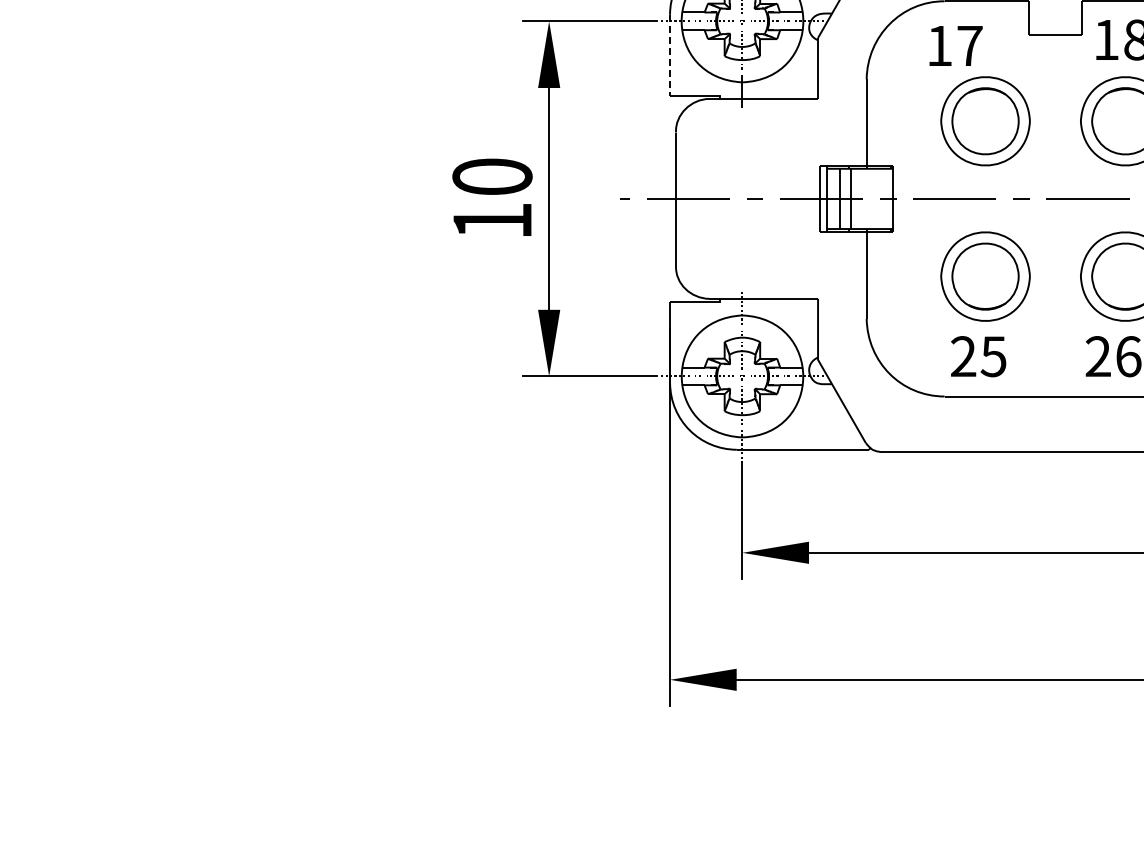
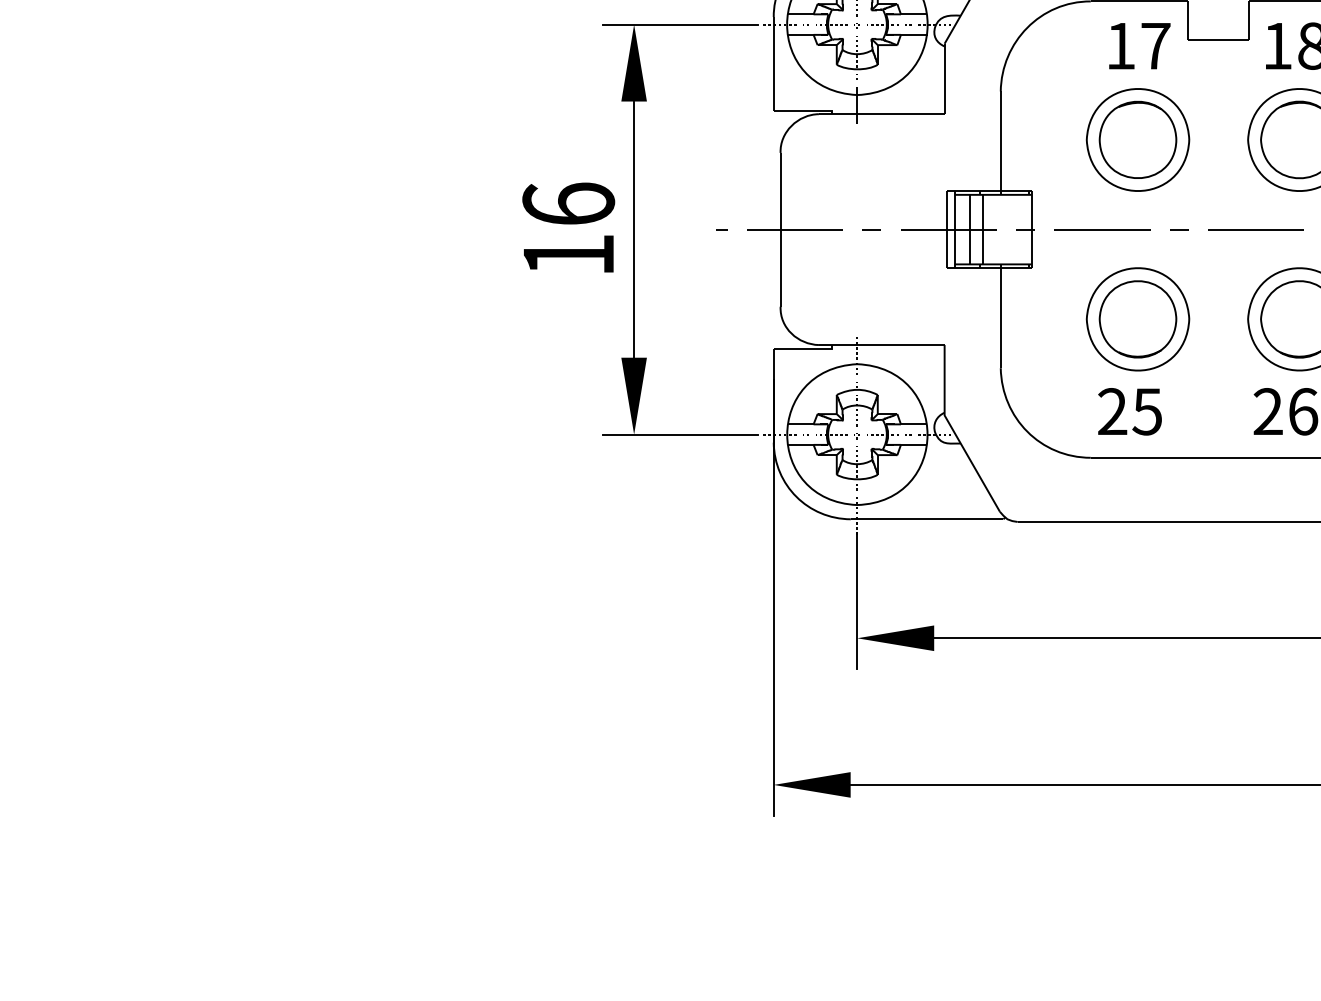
text: (955, 45) -> (1139, 45), moved
line: (670, 55) -> (774, 64), dashed -> solid
text: (492, 176) -> (568, 203), 10 -> 16

